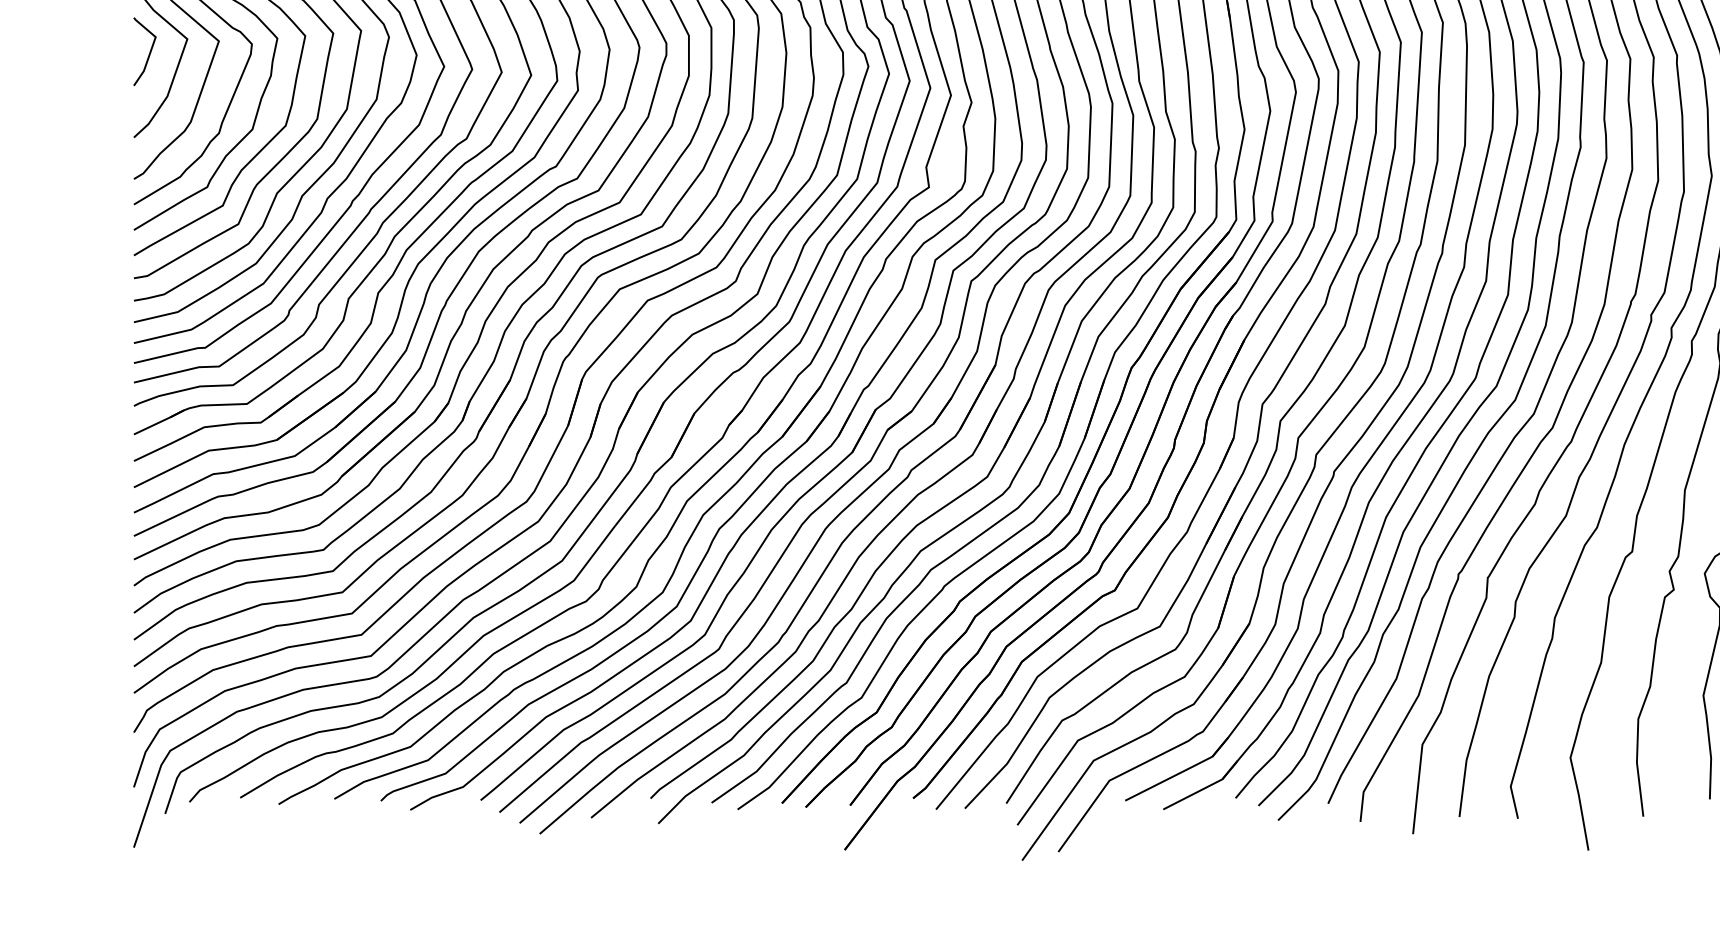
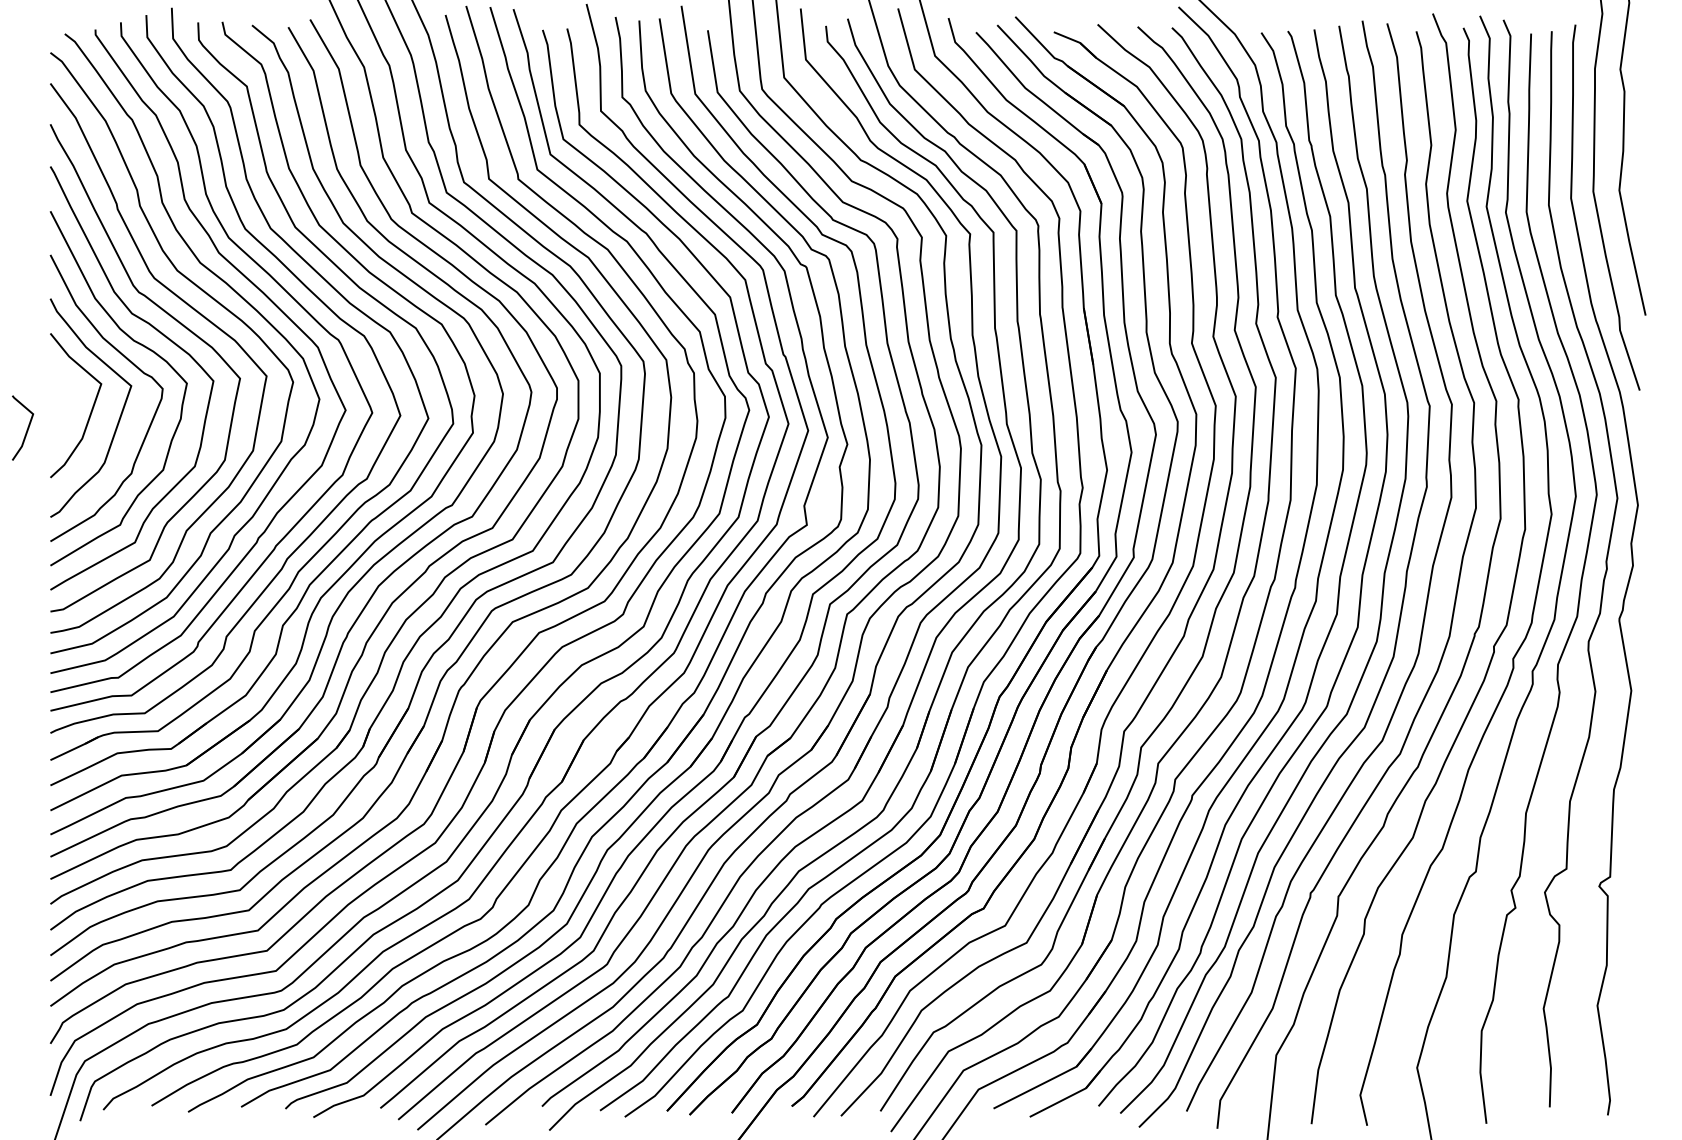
line: (148, 53) -> (26, 429), moved

